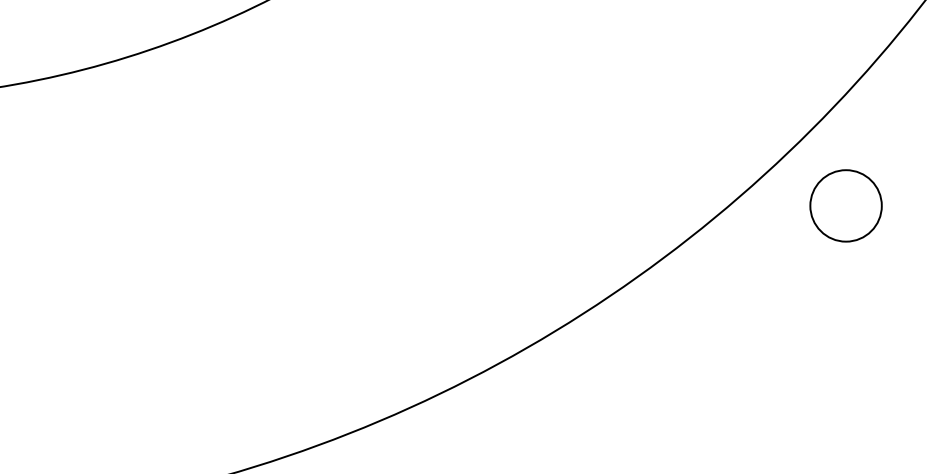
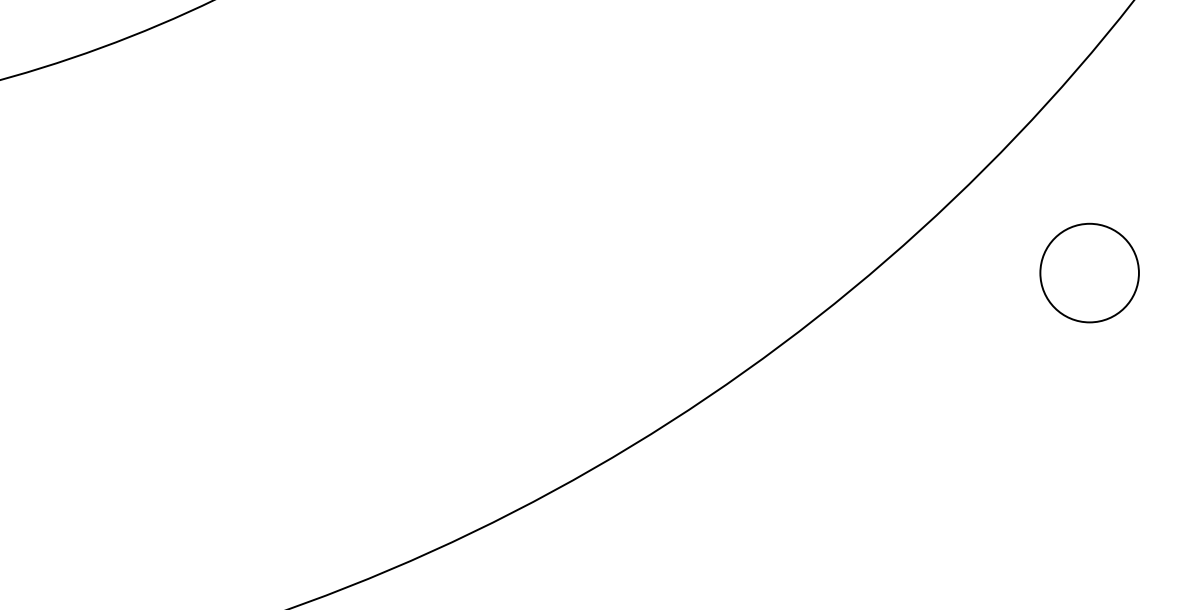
circle: (845, 205) -> (1088, 272), moved

